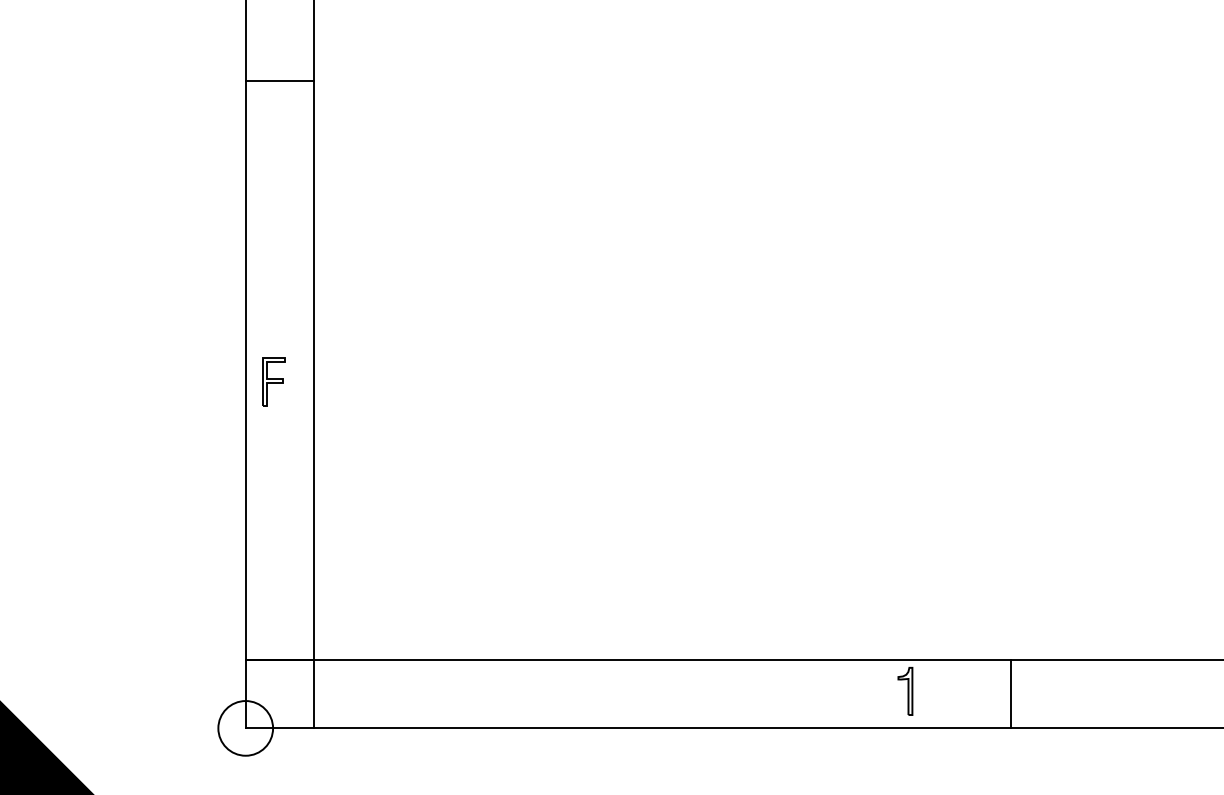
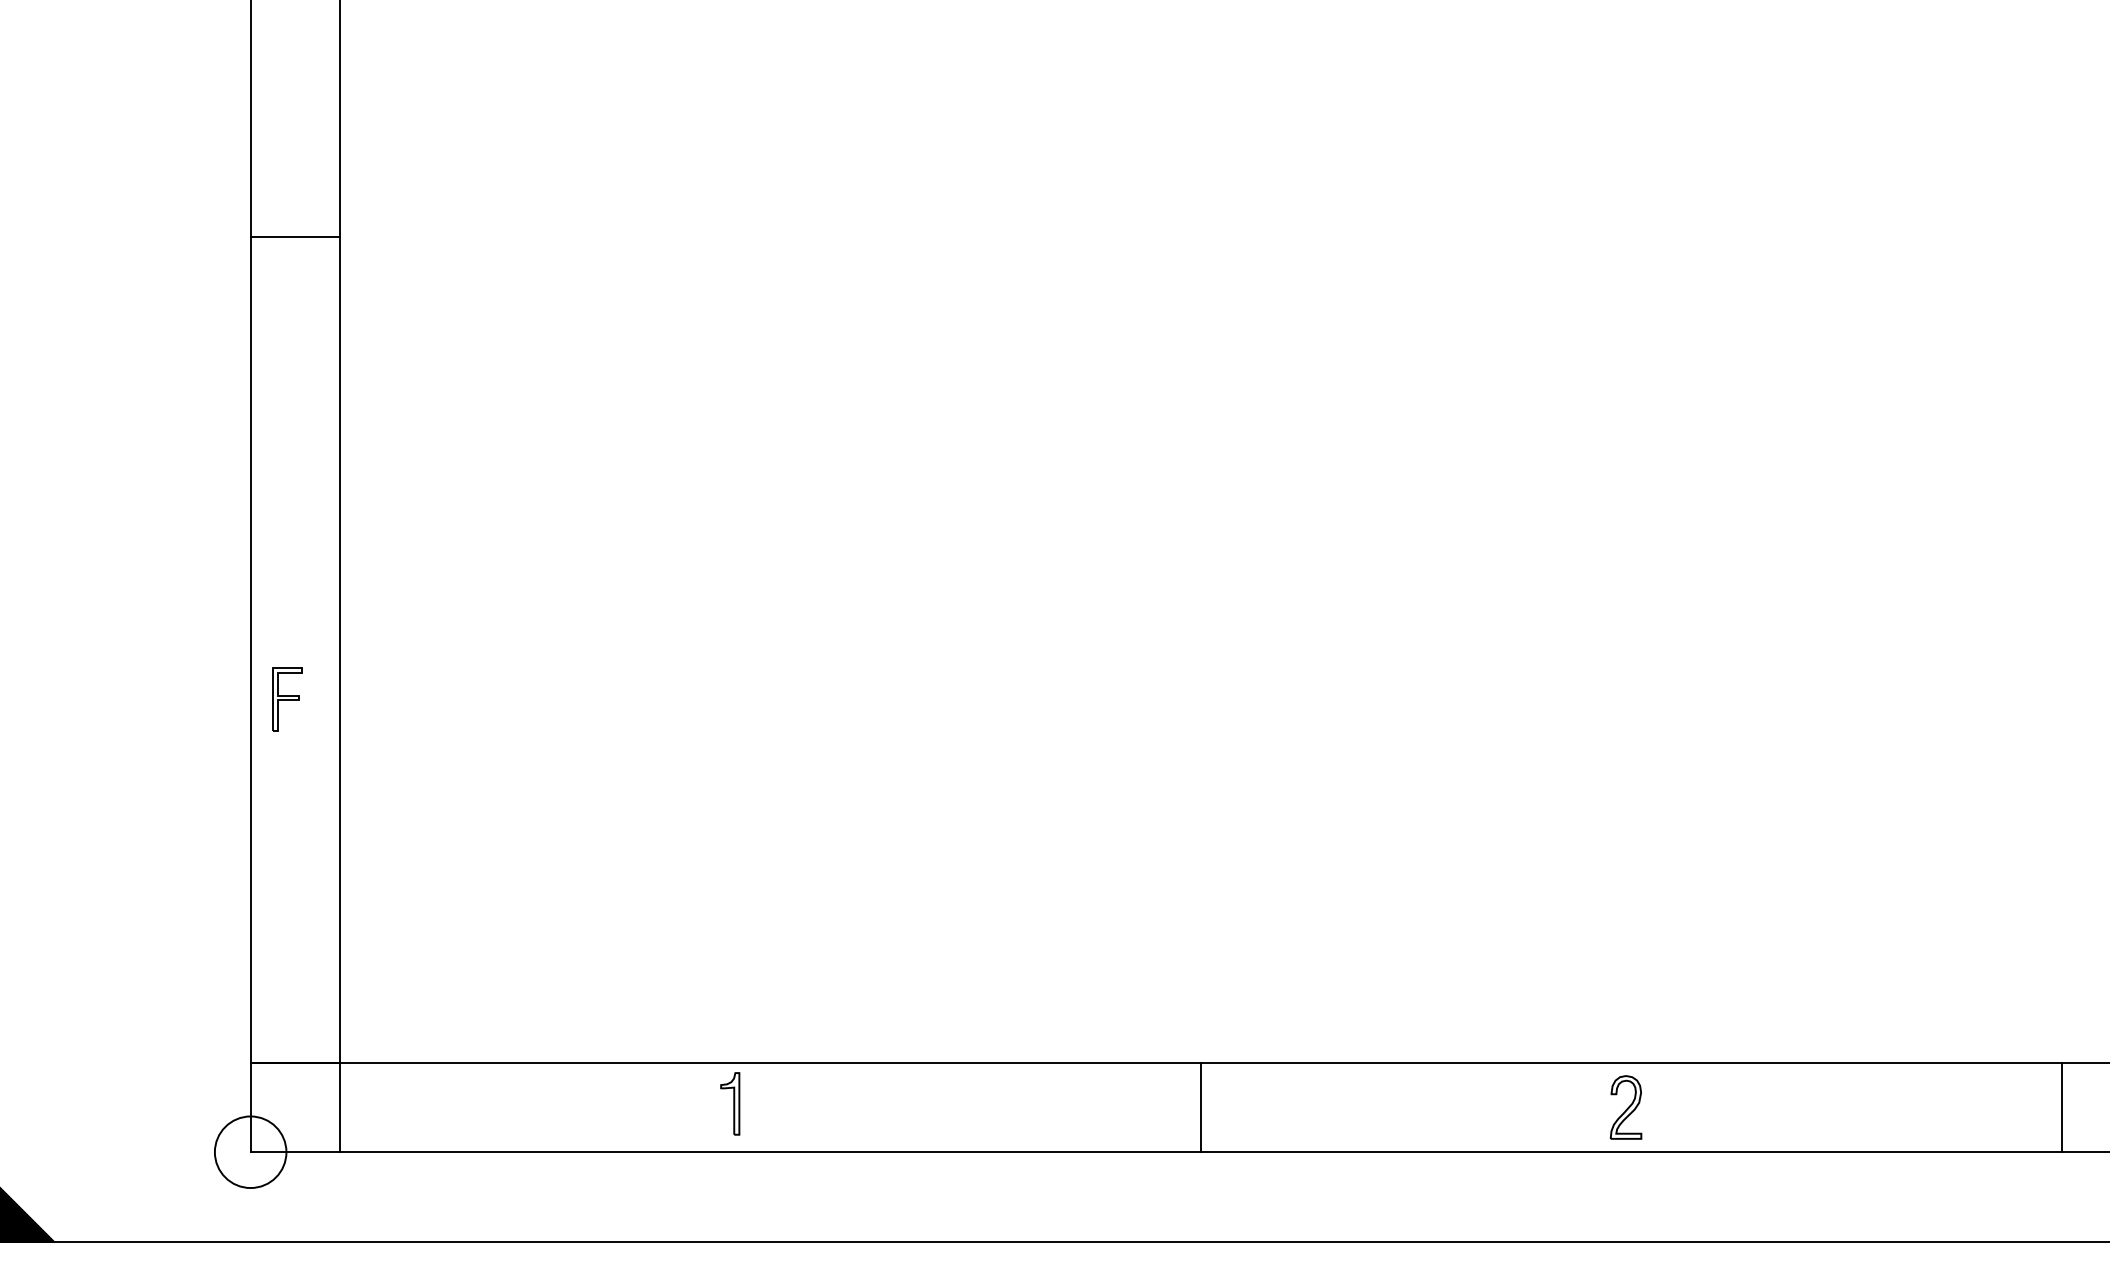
line: (280, 81) -> (295, 237), moved
part: (905, 691) -> (730, 1103), moved
line: (1011, 694) -> (1200, 1107), moved

